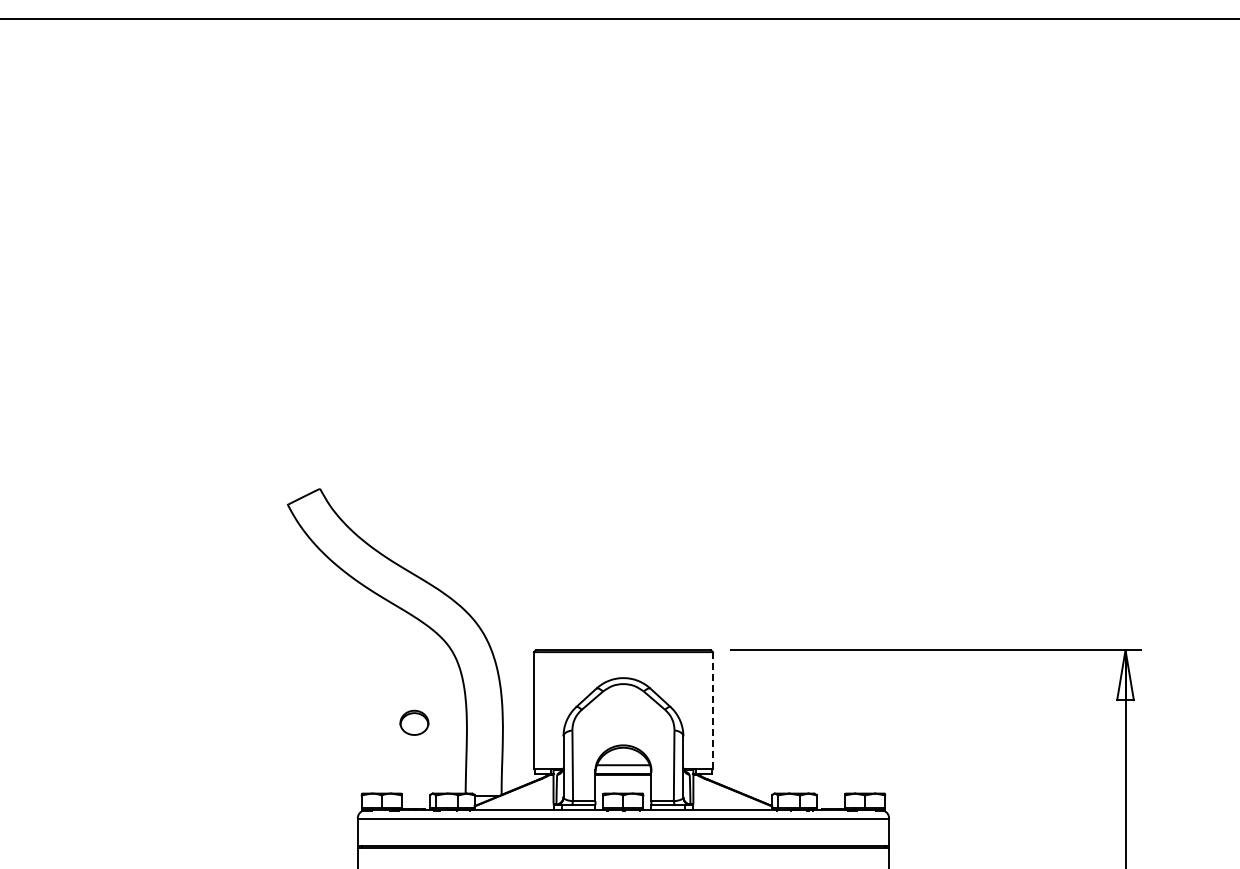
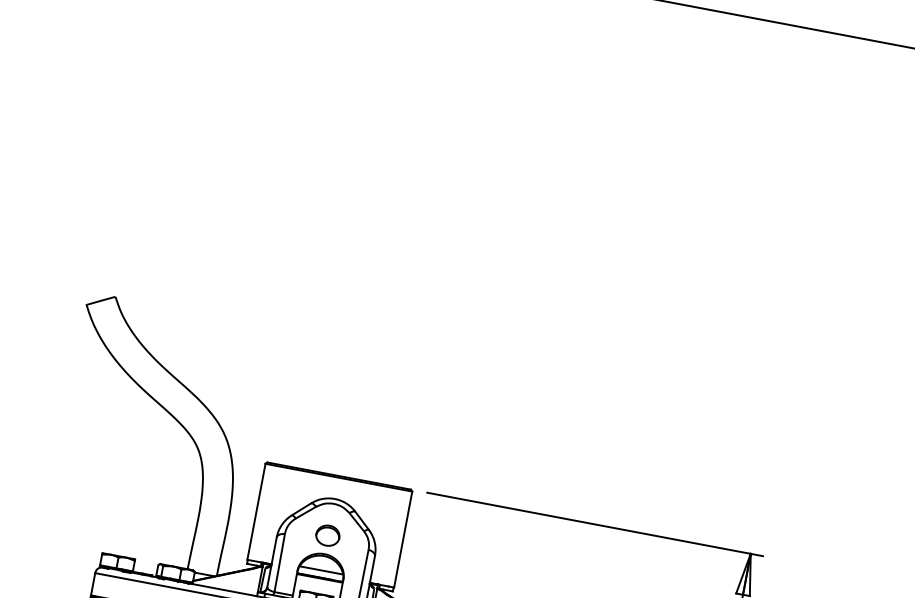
line: (712, 710) -> (402, 539), dashed -> solid
part: (414, 722) -> (328, 535), moved

